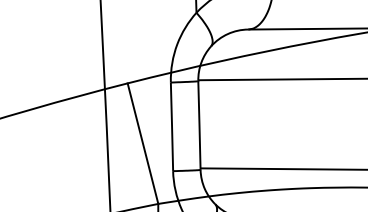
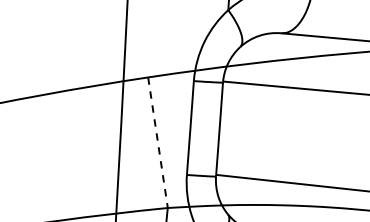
line: (143, 144) -> (158, 143), solid -> dashed

